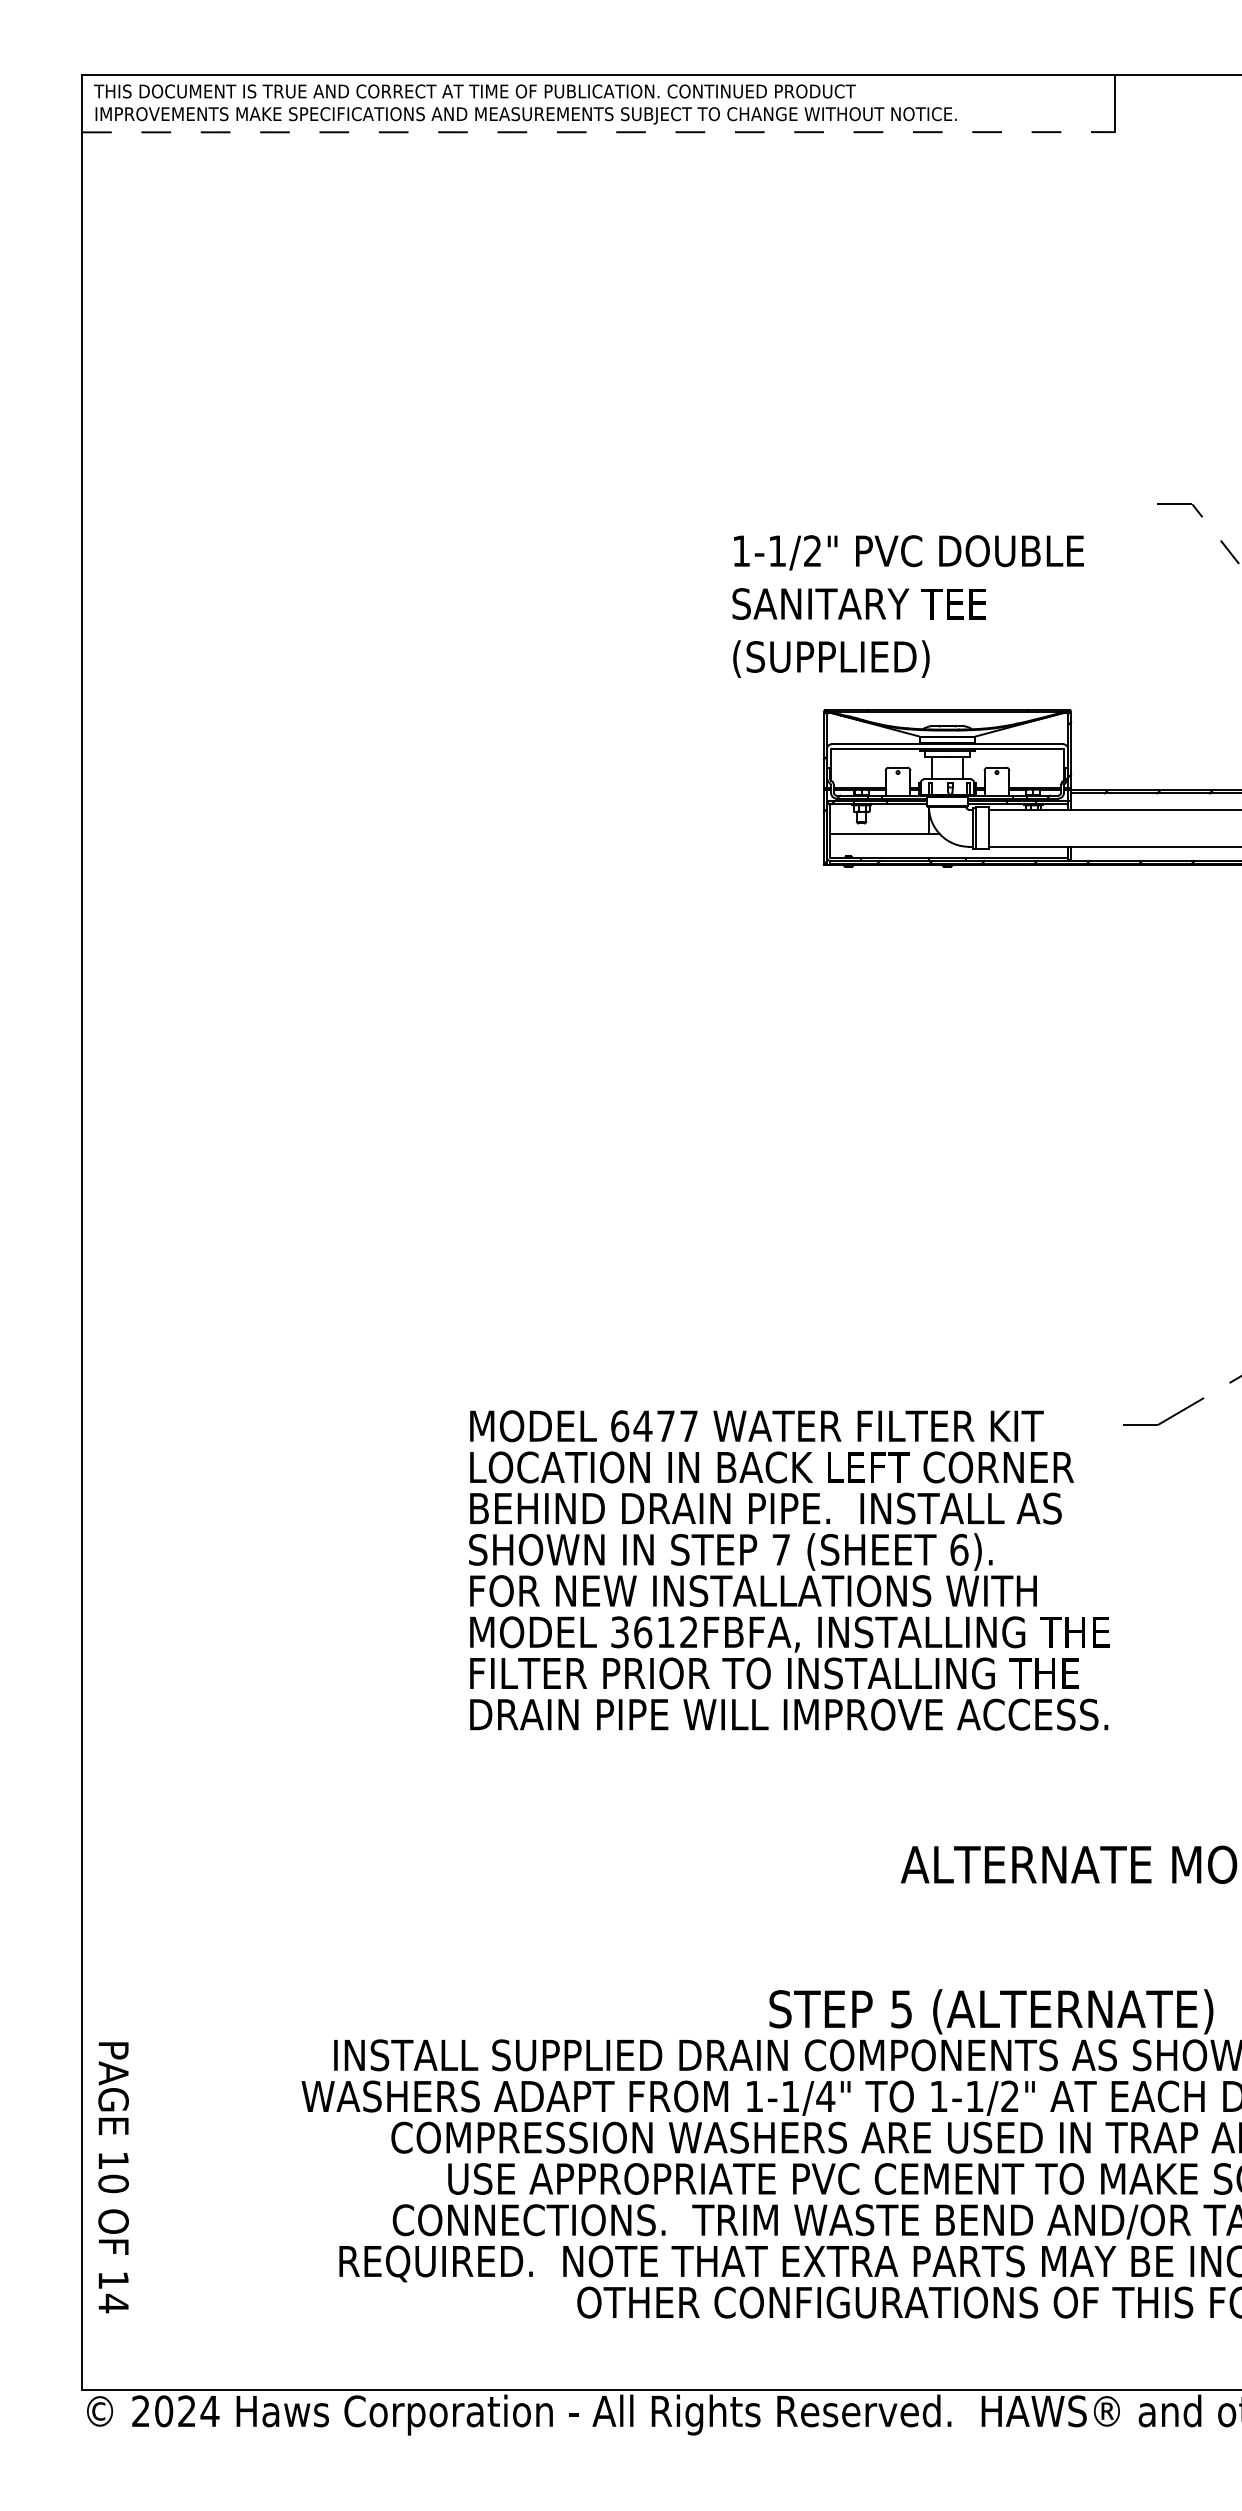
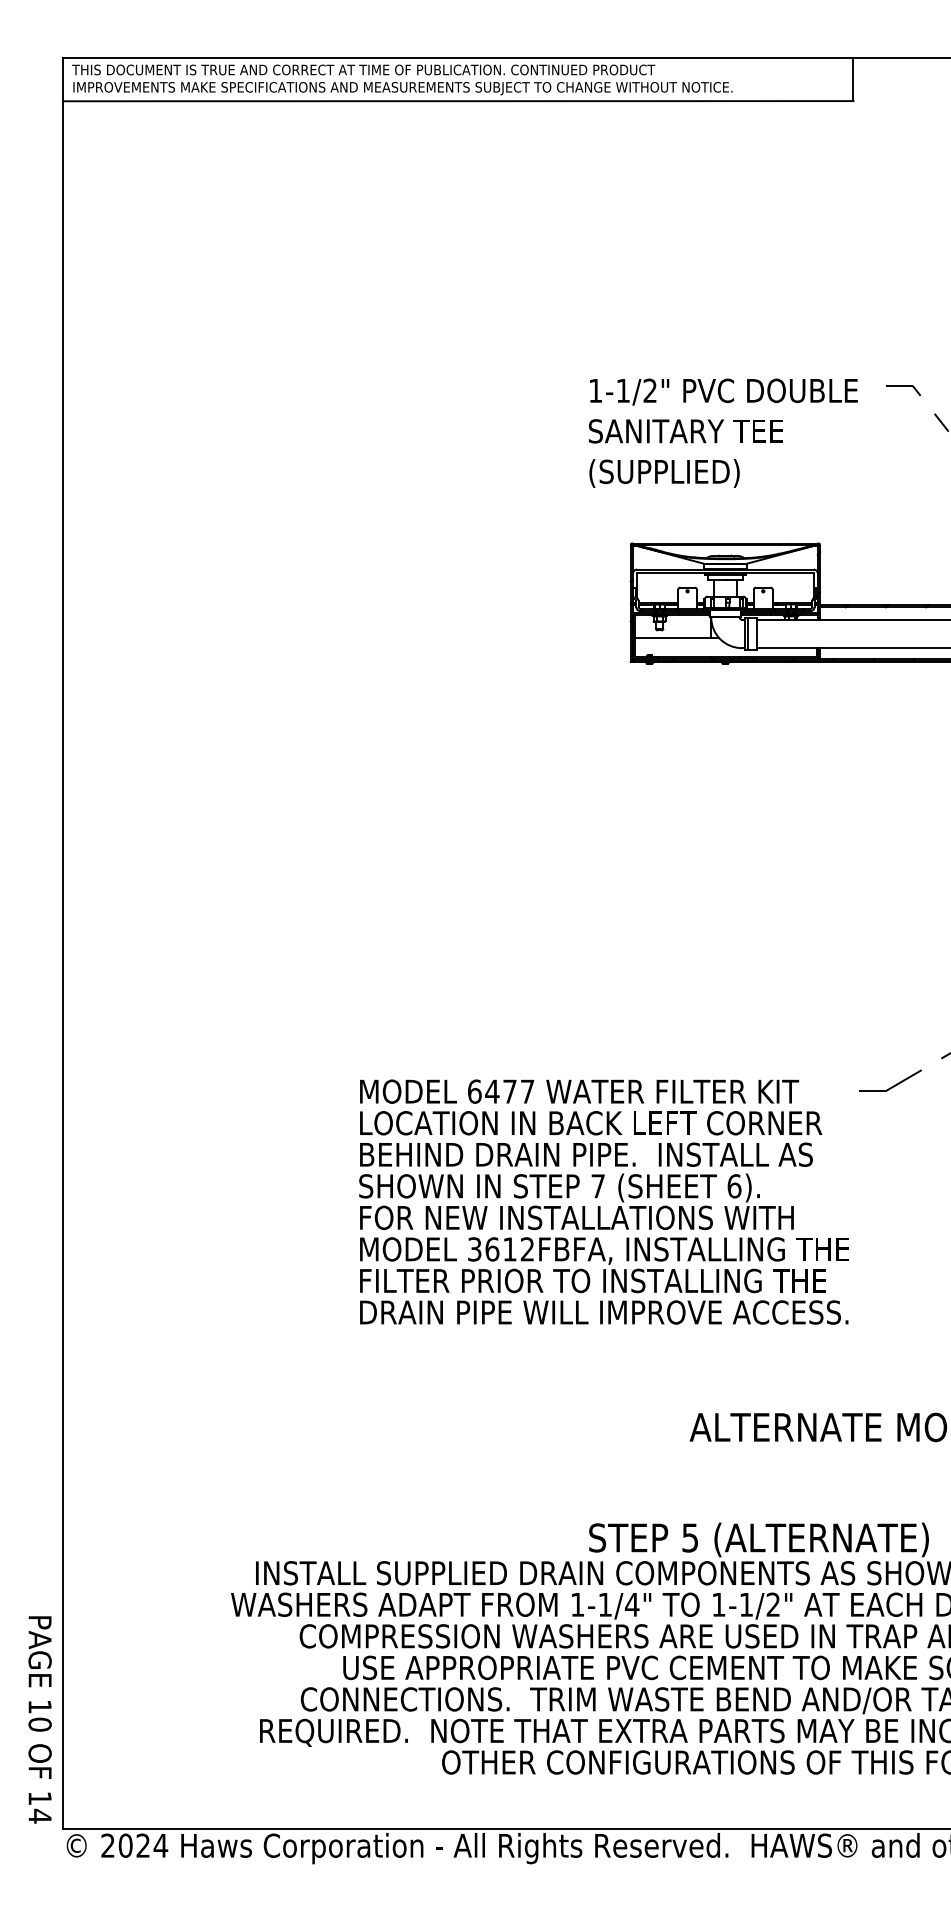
line: (598, 132) -> (458, 101), dashed -> solid
text: (907, 605) -> (722, 432), moved
text: (112, 2177) -> (39, 1719), moved

